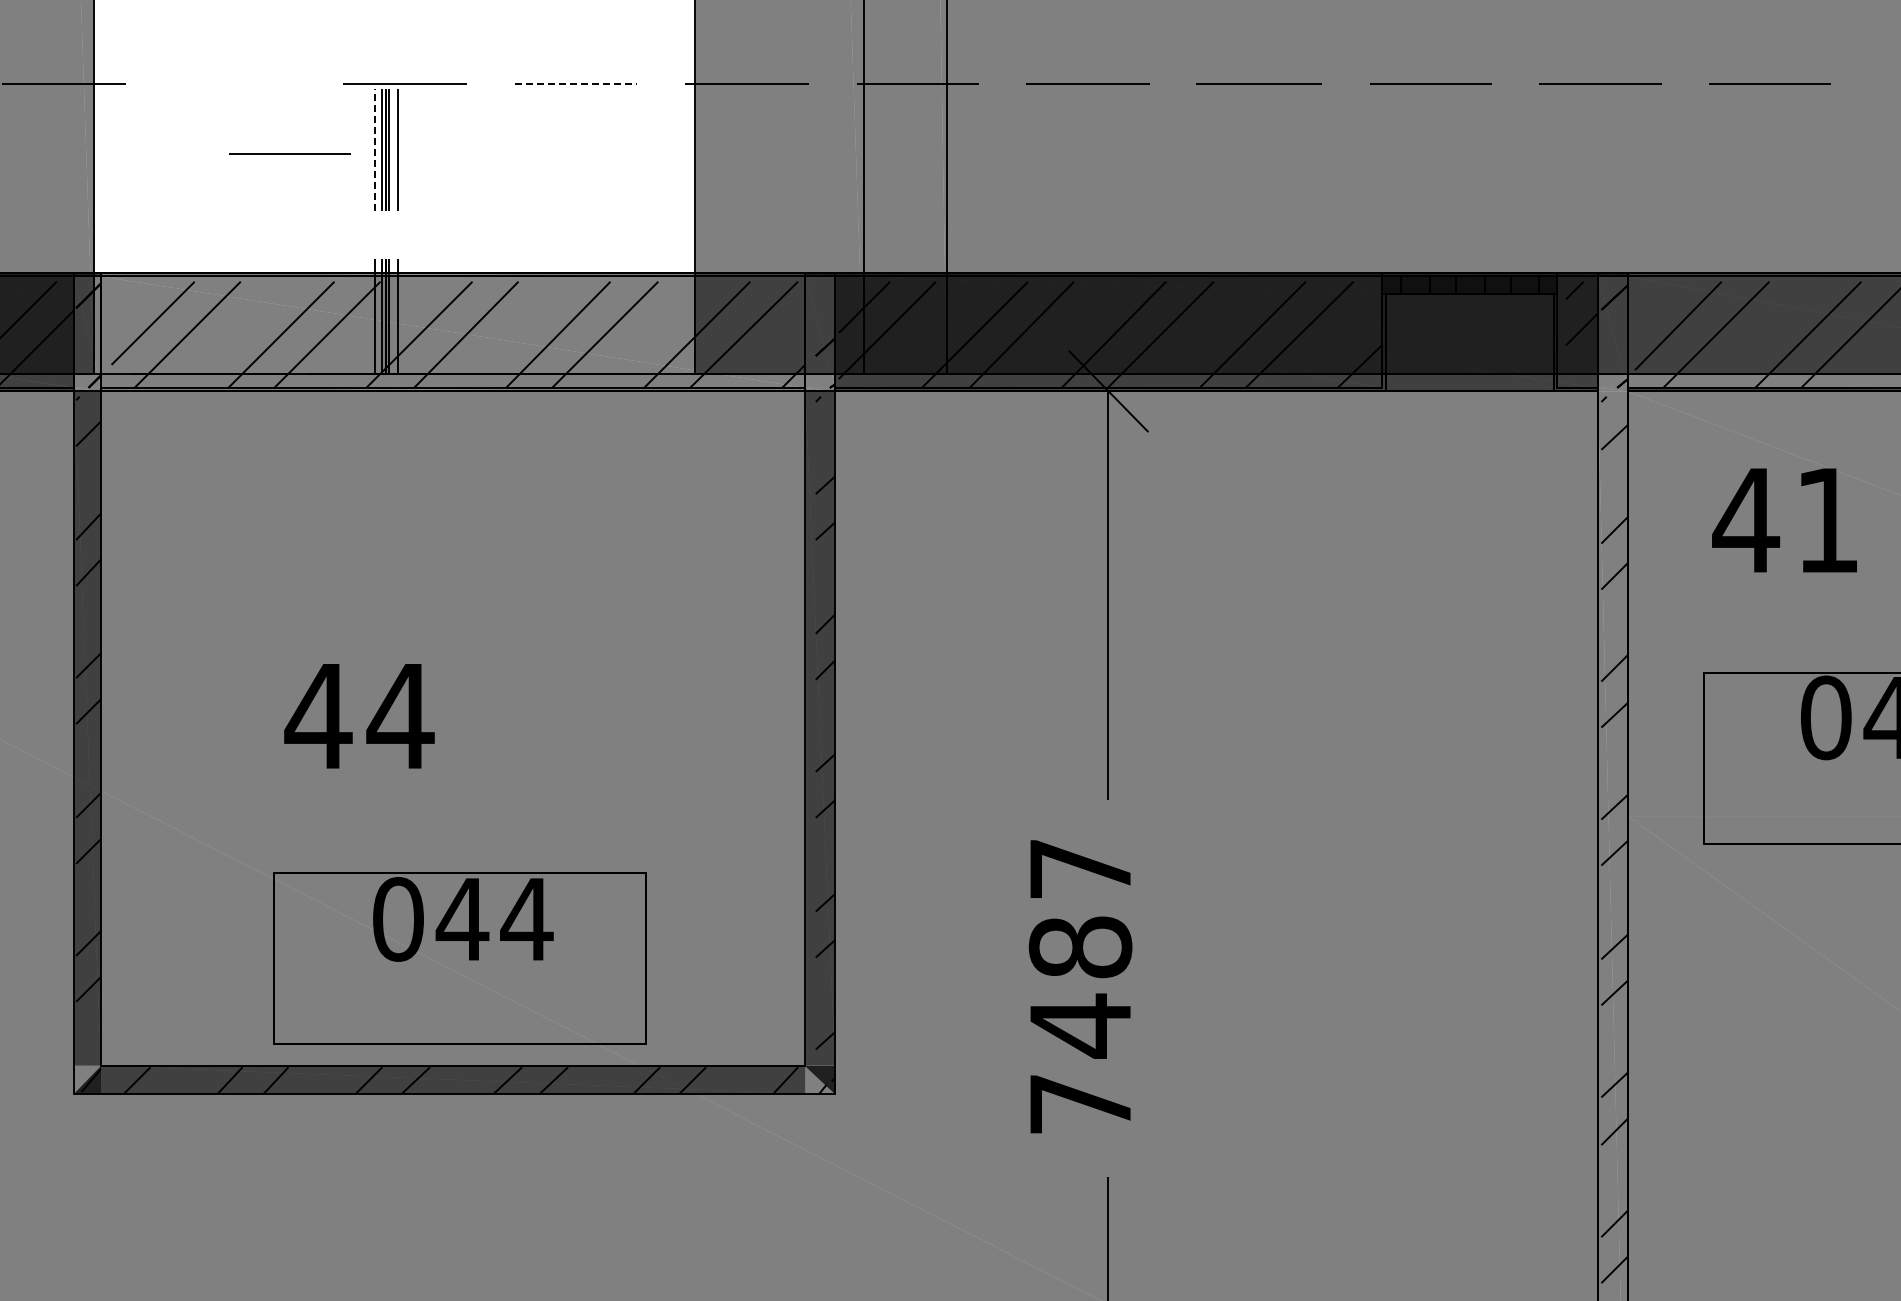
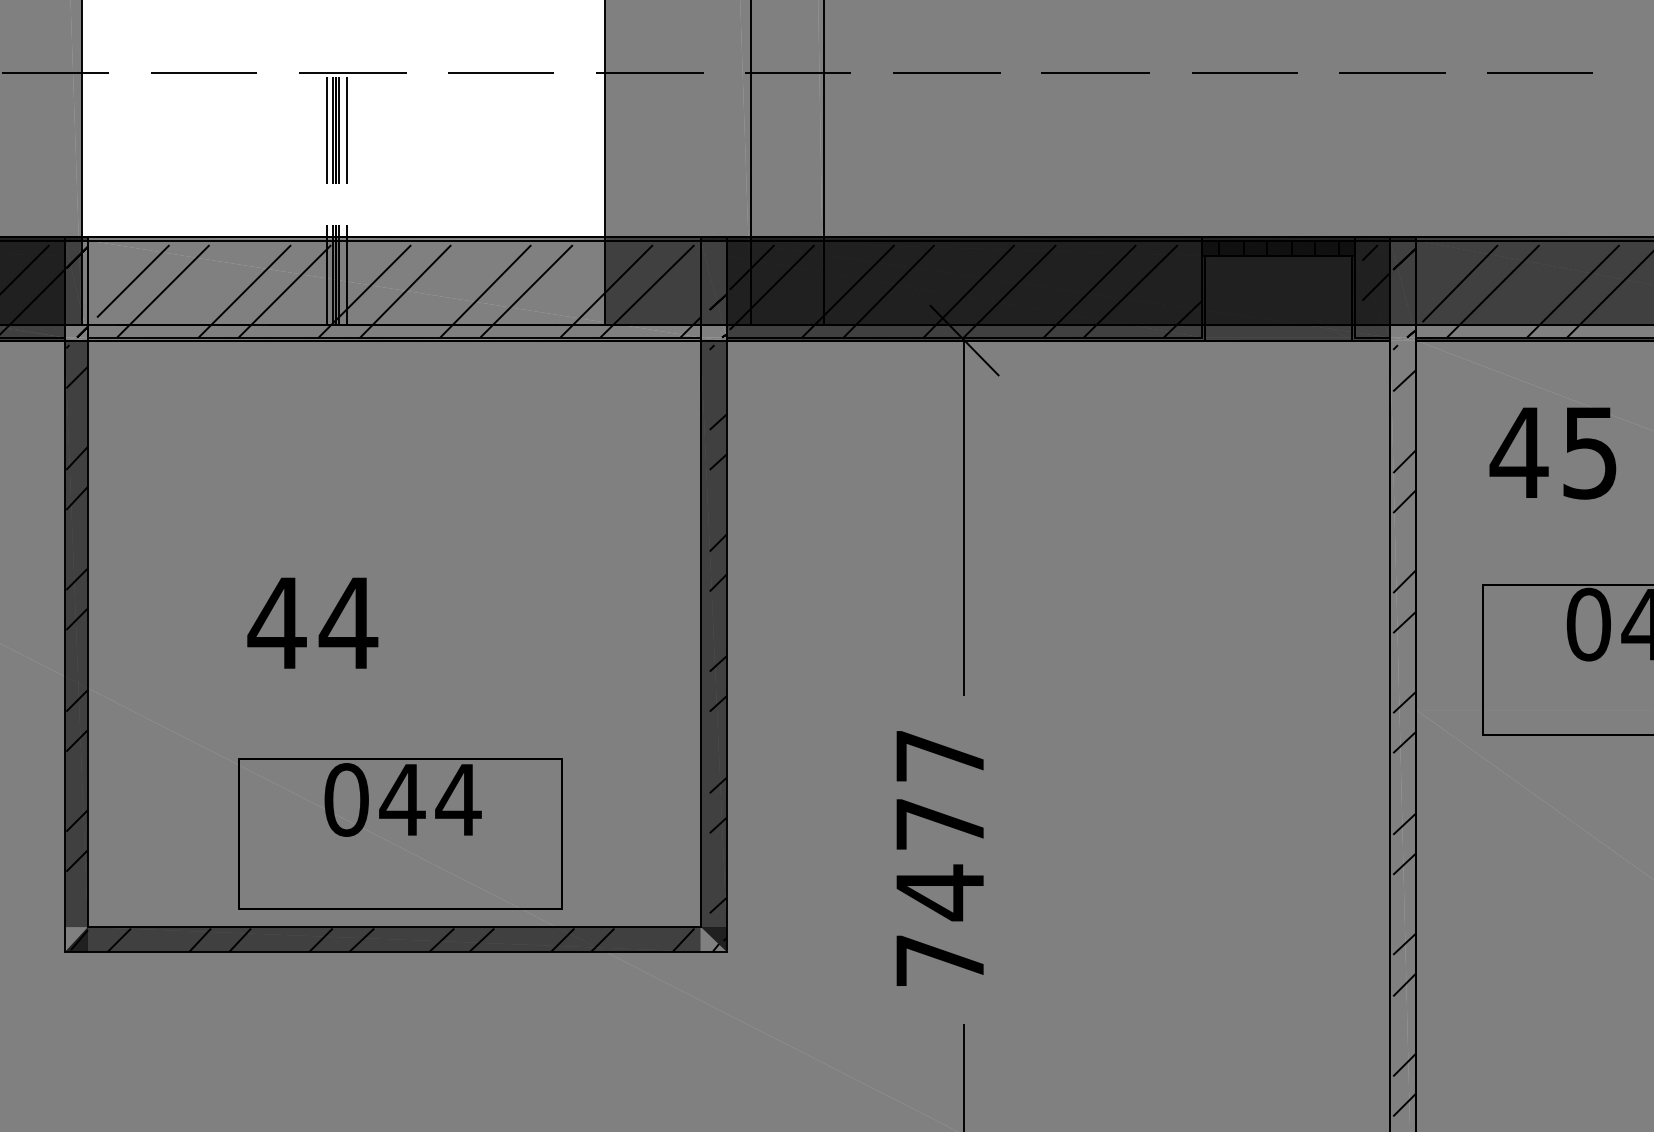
line: (576, 83) -> (501, 72), dashed -> solid
line: (375, 149) -> (326, 130), dashed -> solid
line: (289, 153) -> (204, 72), moved
text: (1827, 521) -> (1589, 453), 41 -> 45
text: (1080, 947) -> (940, 824), 7487 -> 7477

